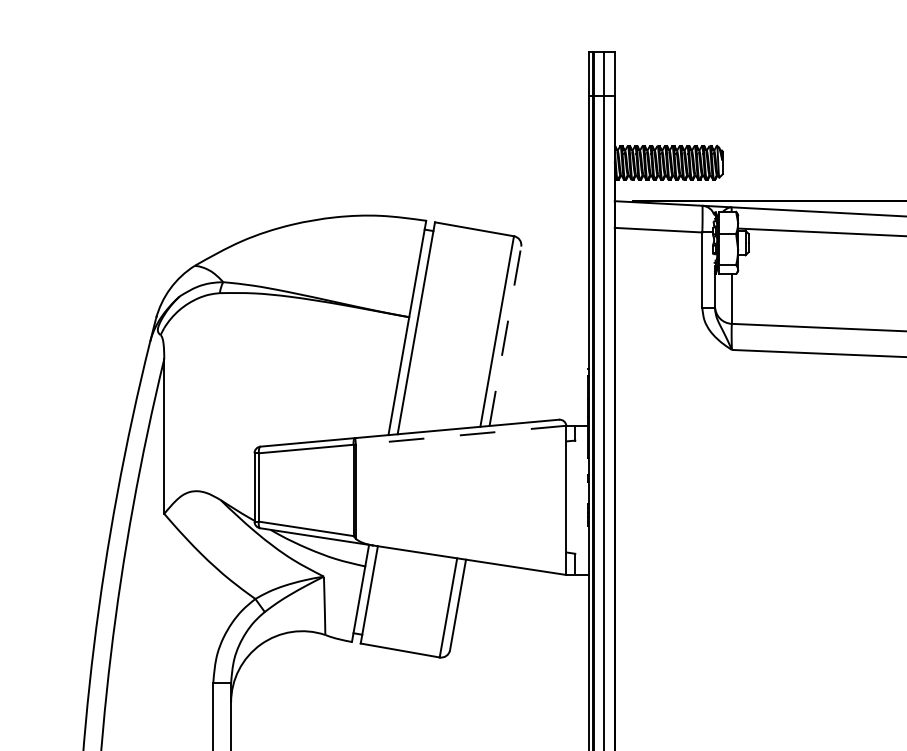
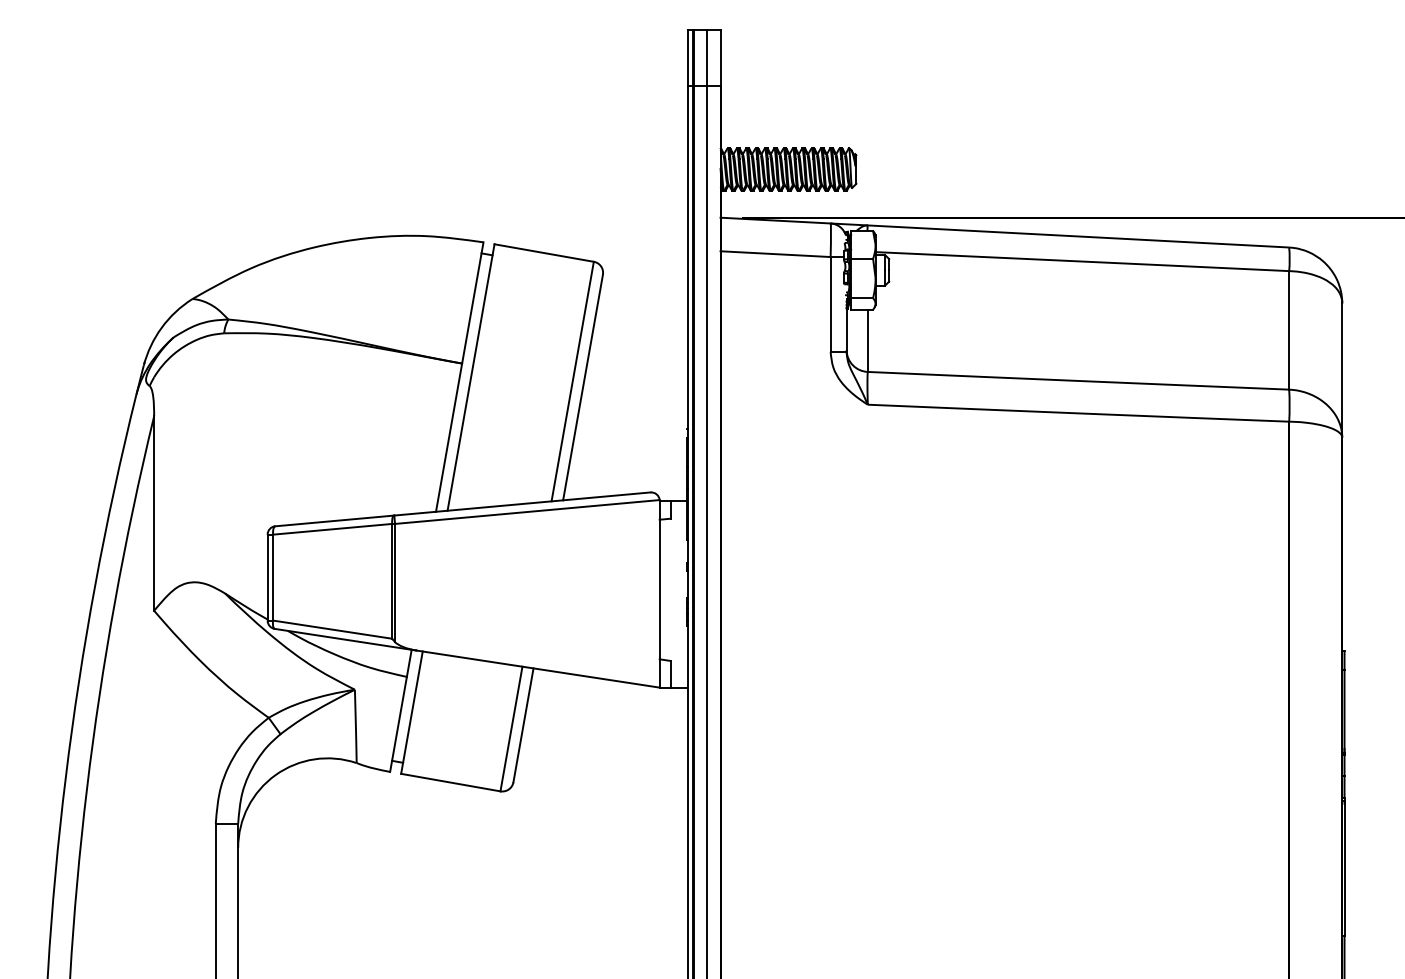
line: (505, 336) -> (583, 387), dashed -> solid
line: (461, 435) -> (527, 512), dashed -> solid

